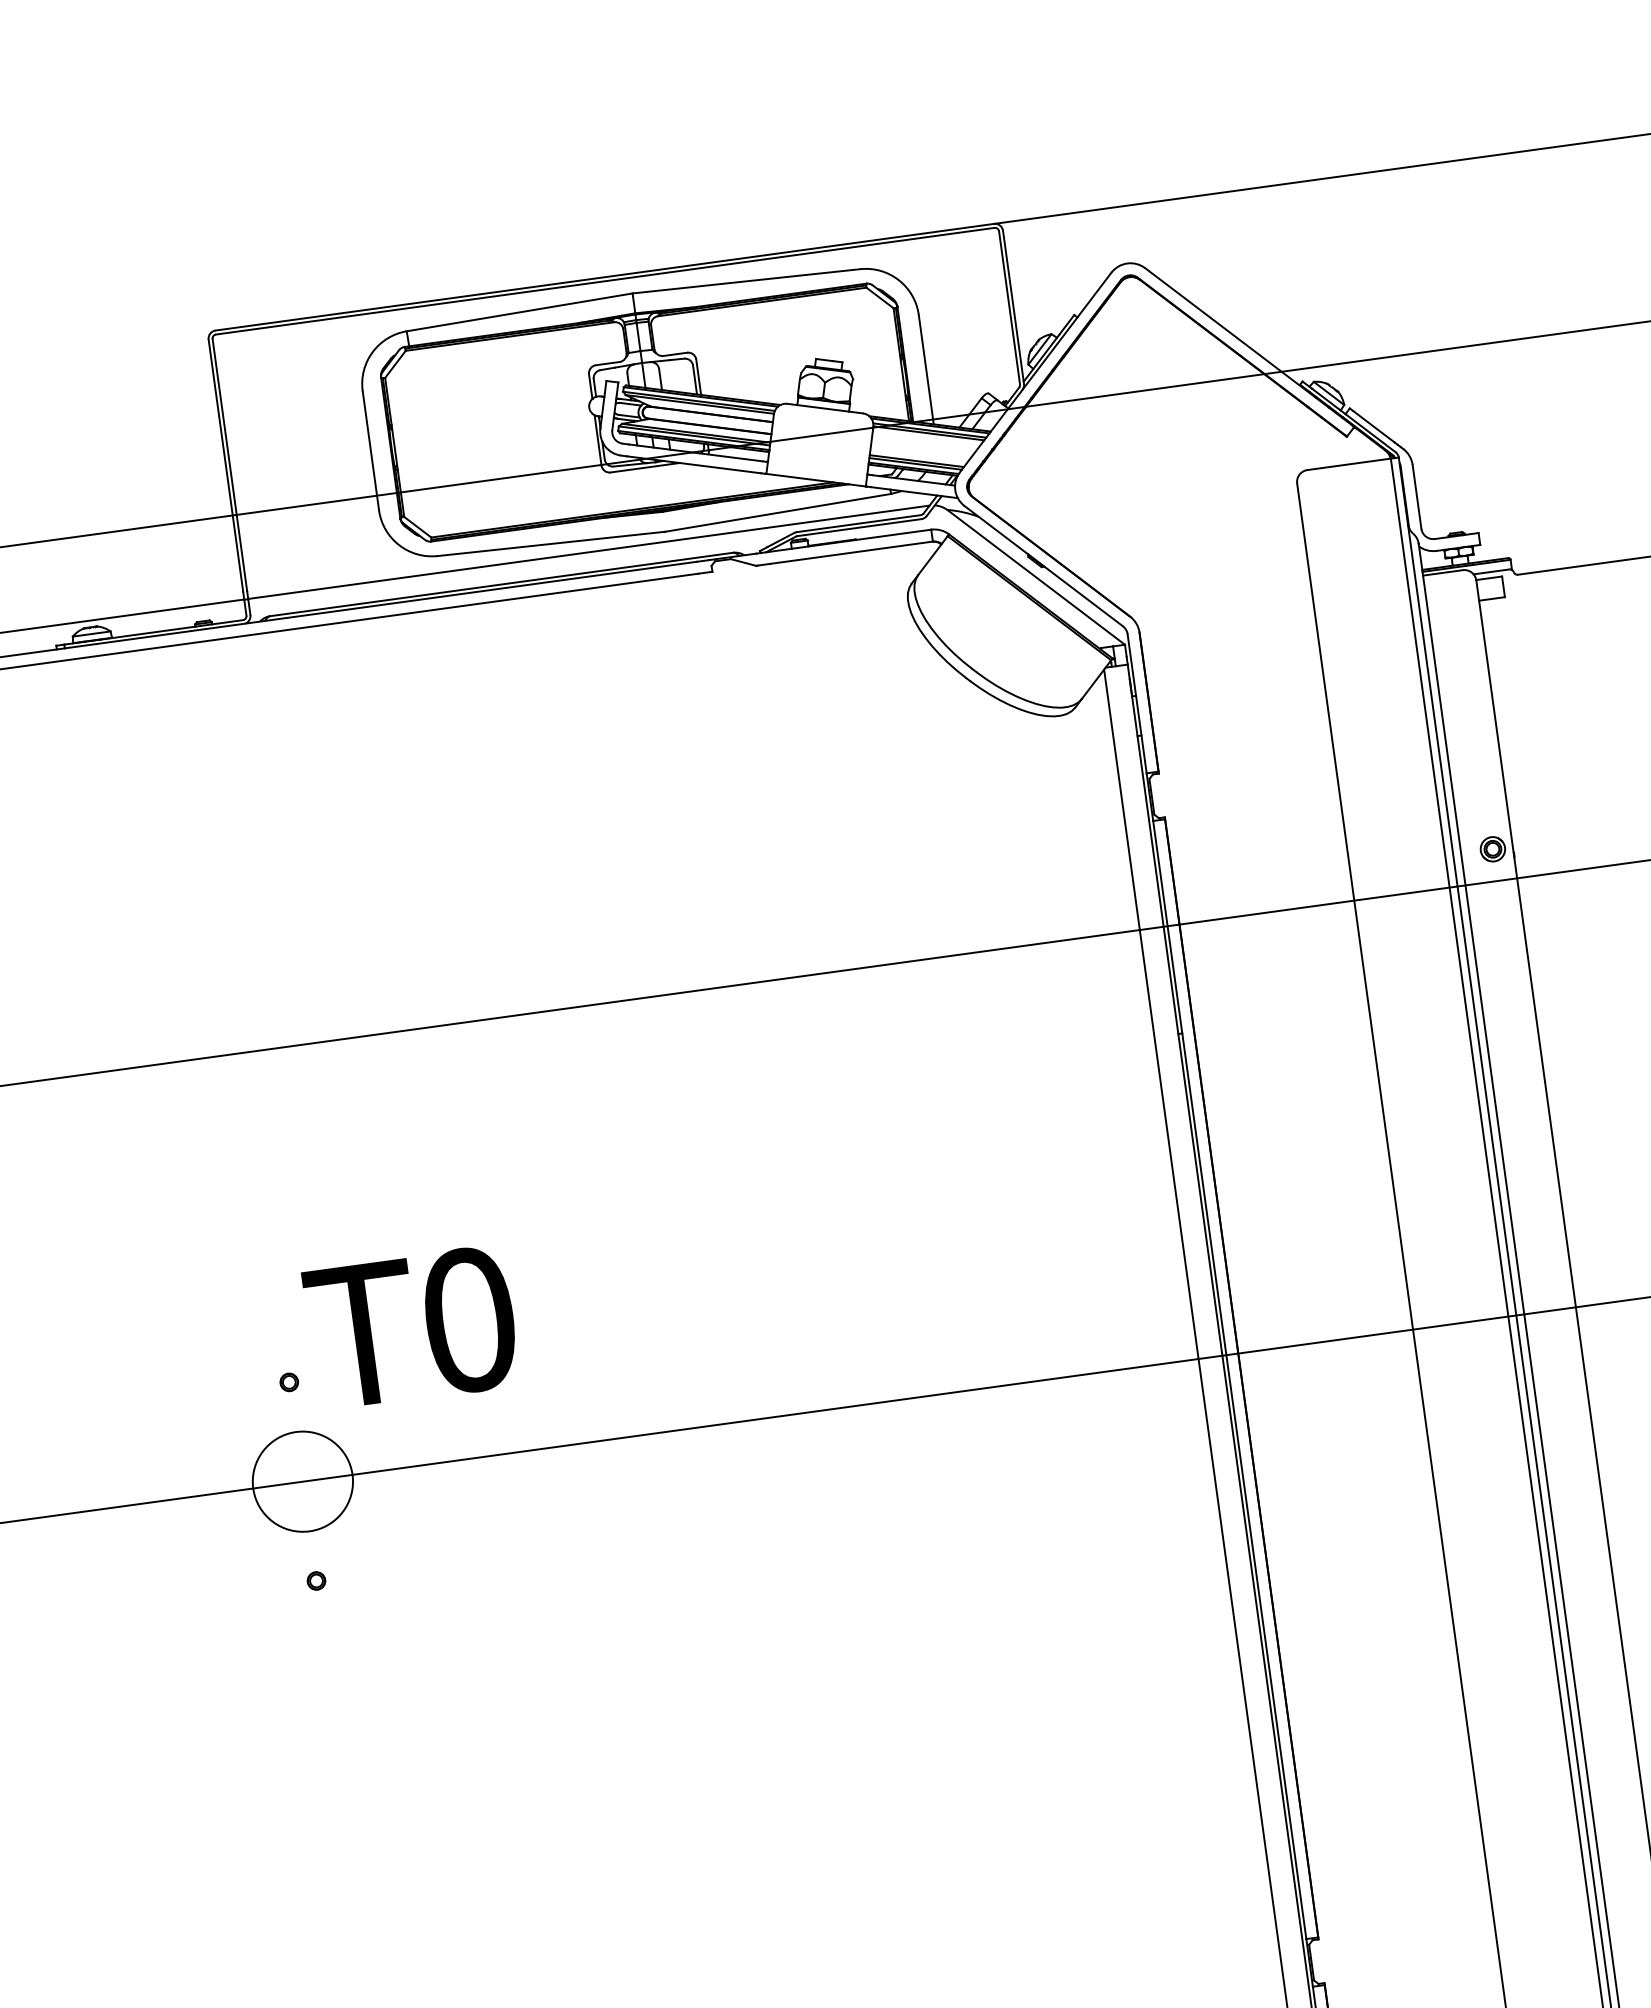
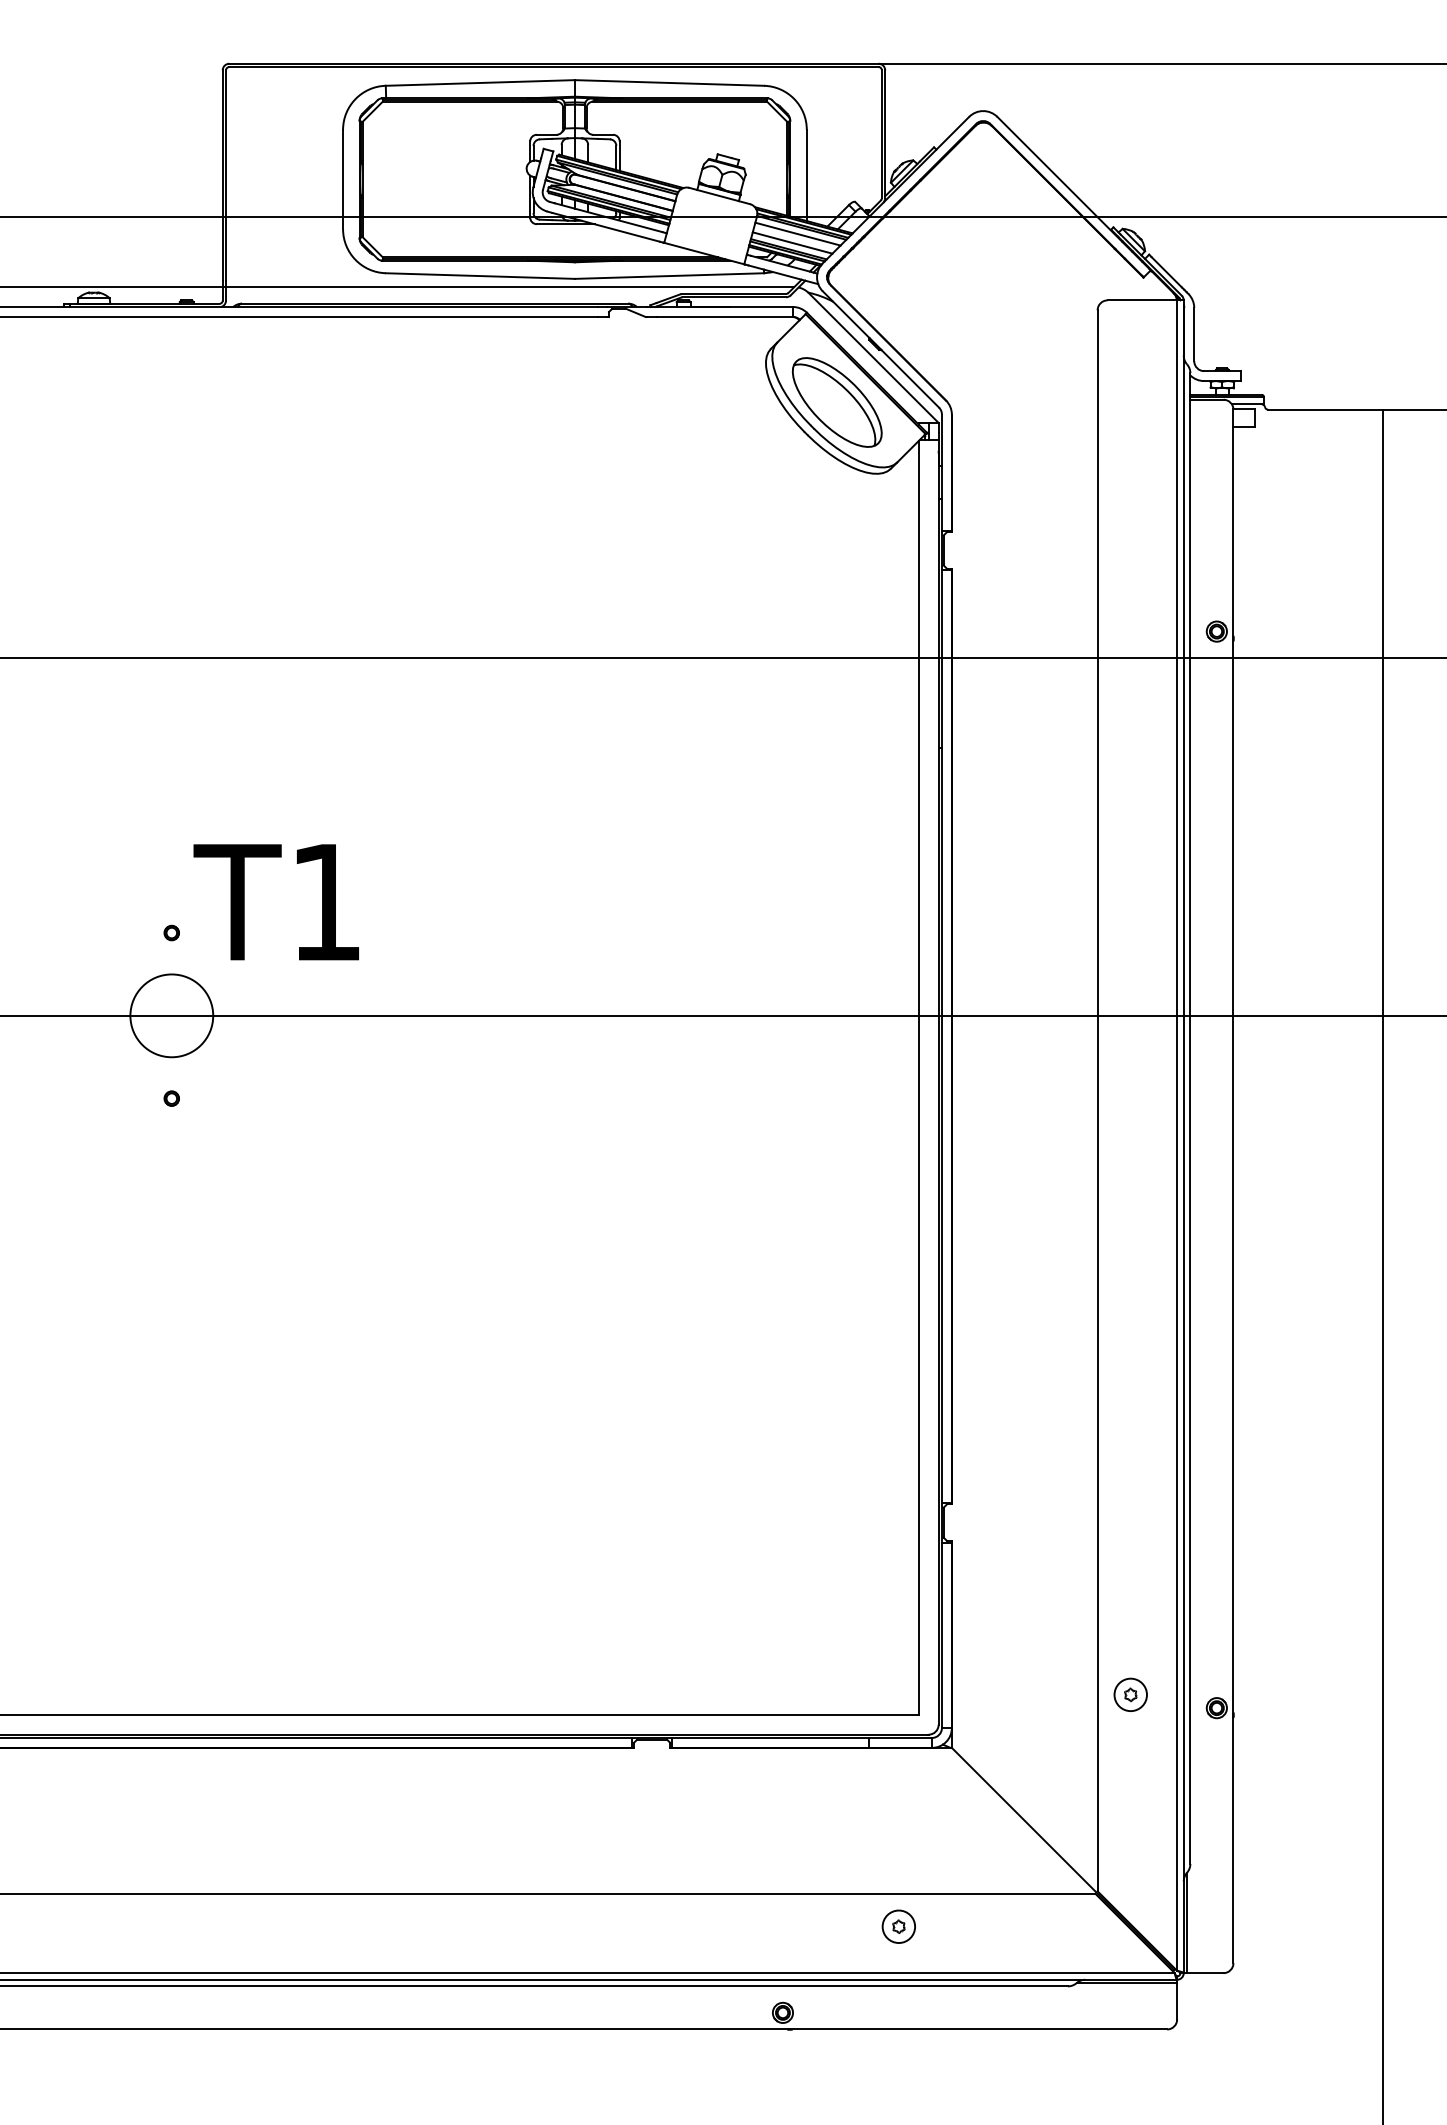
line: (924, 440) -> (797, 233), added
line: (920, 452) -> (792, 242), added
part: (999, 637) -> (836, 402), added
text: (469, 1320) -> (326, 902), T0 -> T1

